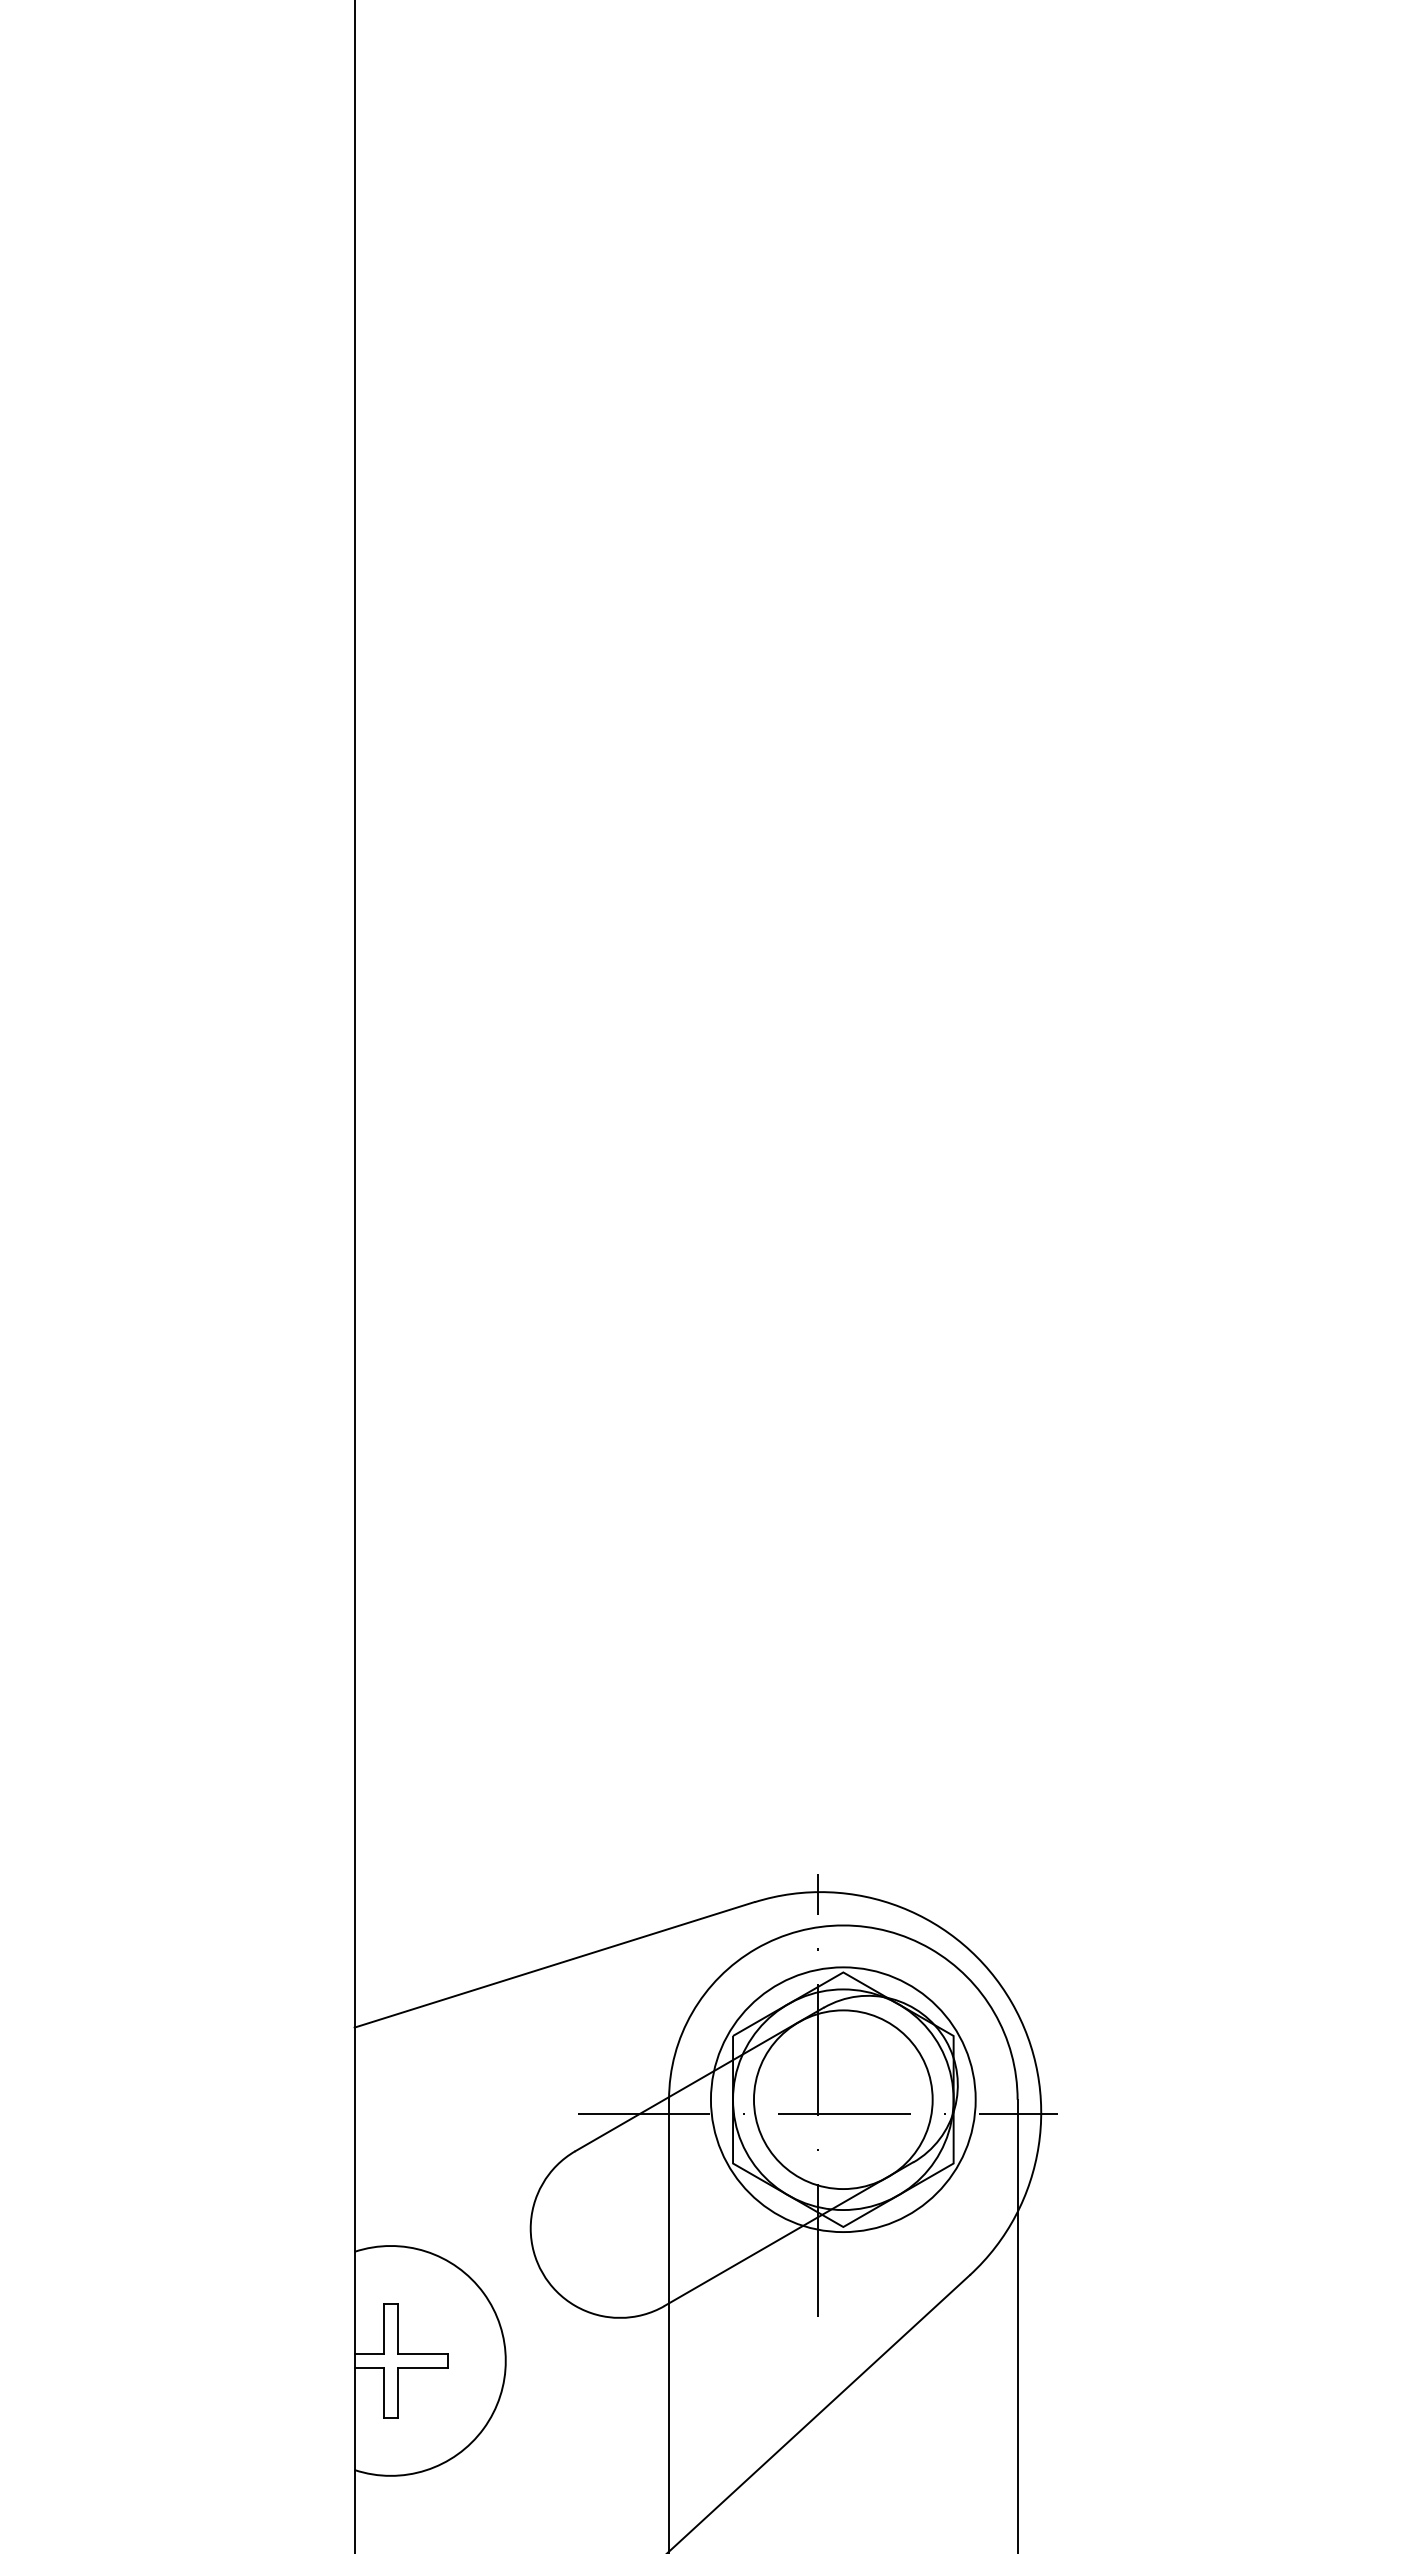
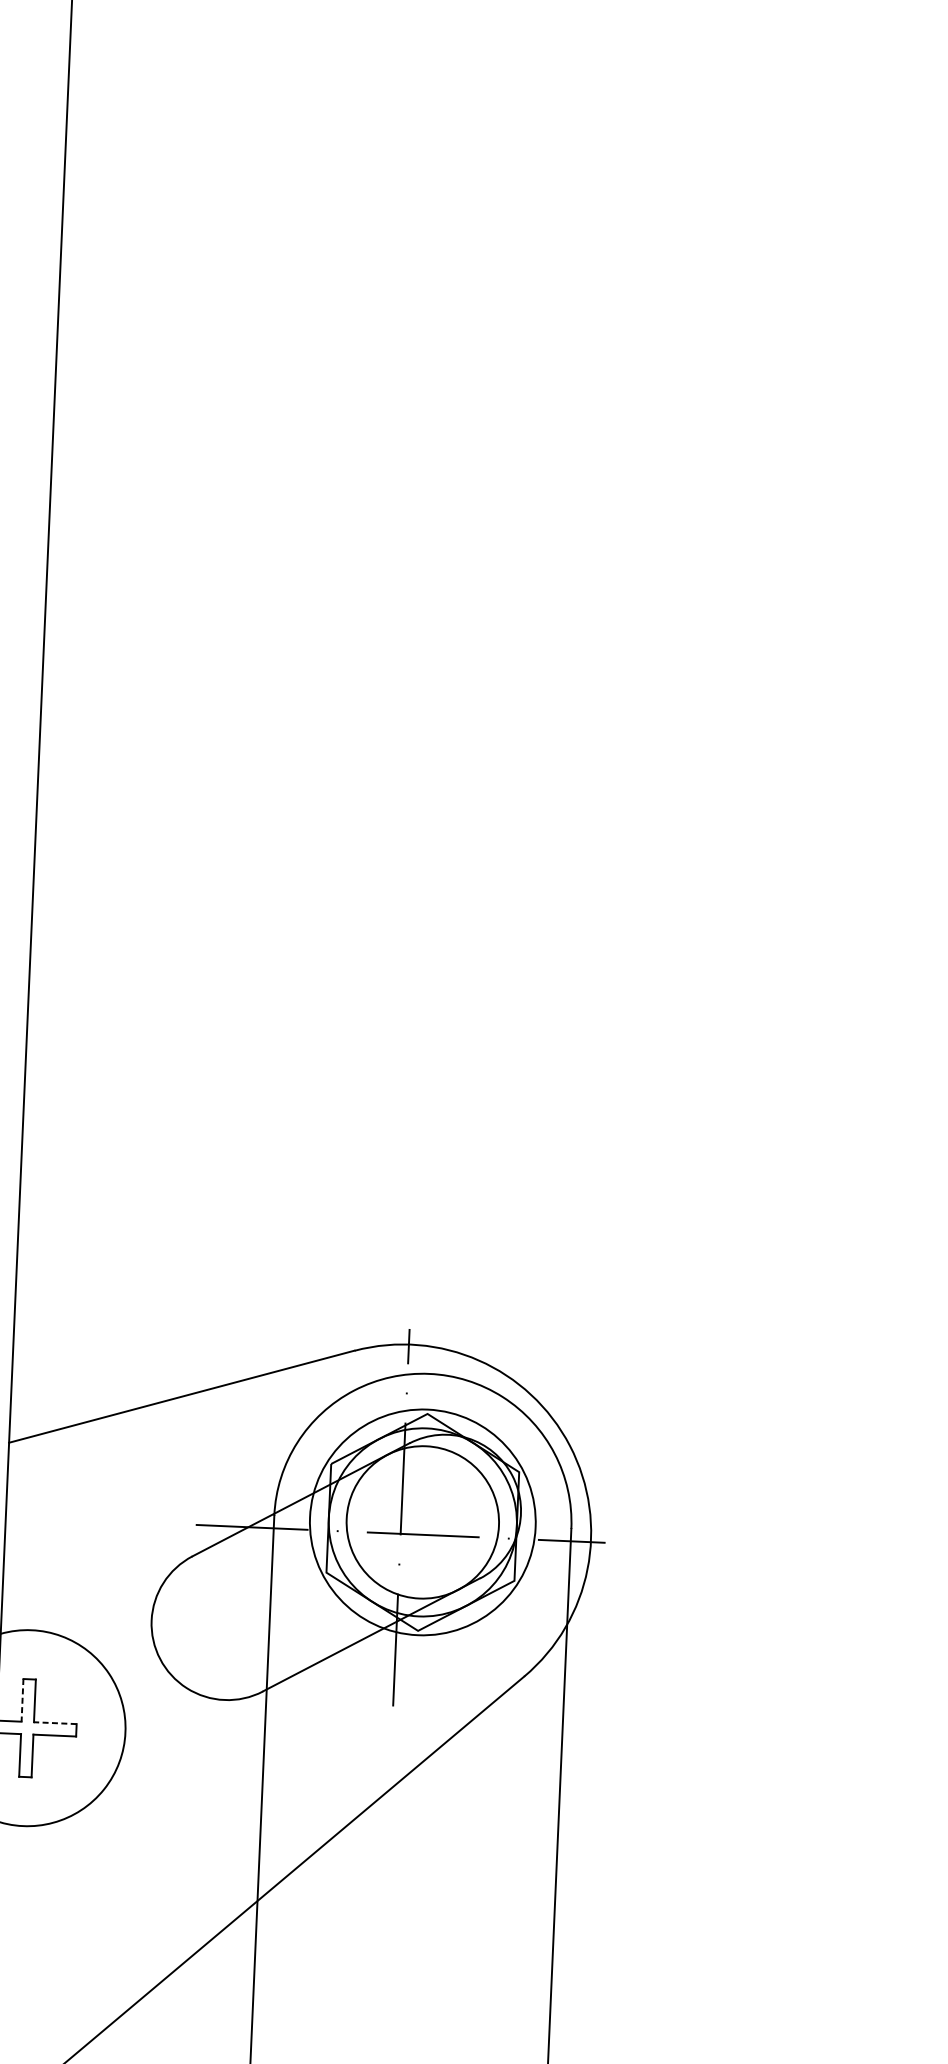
line: (383, 2329) -> (22, 1701), solid -> dashed
line: (422, 2353) -> (54, 1723), solid -> dashed

